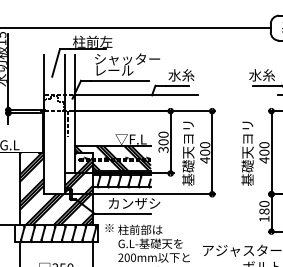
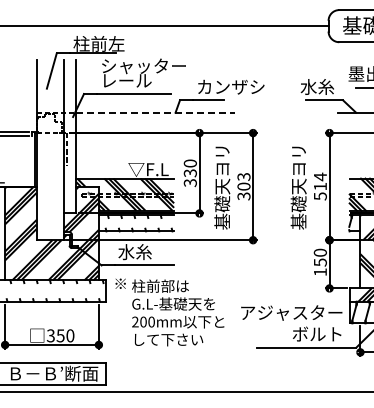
text: (194, 74) -> (230, 86), 水糸 -> カンザシ
line: (137, 95) -> (156, 112), solid -> dashed
text: (163, 142) -> (190, 173), 300 -> 330
text: (204, 152) -> (243, 186), 400 -> 303
text: (263, 152) -> (319, 186), 400 -> 514
hatch: (124, 181) -> (139, 223), removed
text: (134, 203) -> (152, 252), カンザシ -> 水糸
text: (263, 211) -> (319, 262), 180 -> 150
hatch: (58, 233) -> (55, 290), removed

